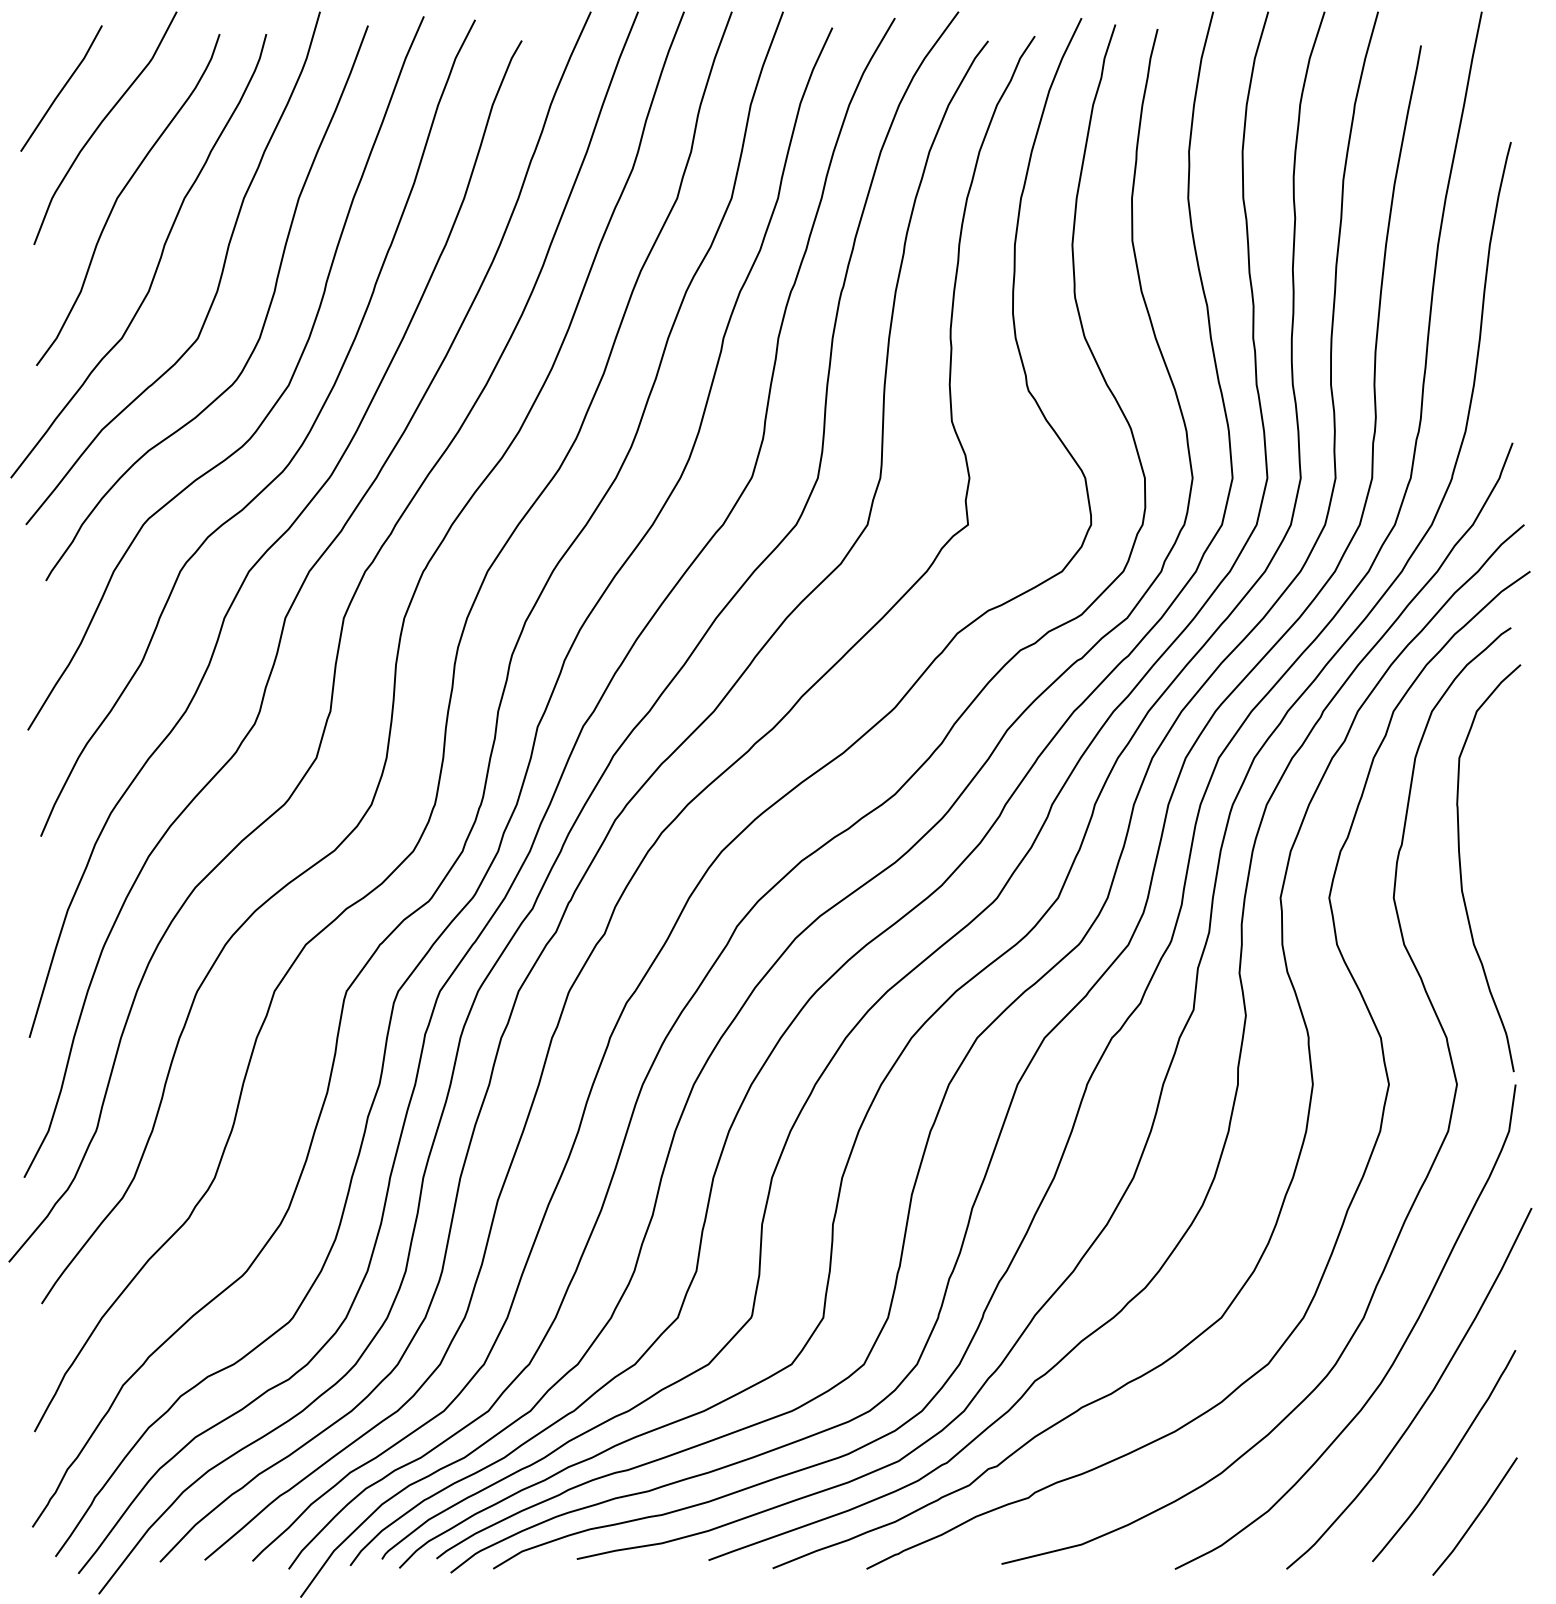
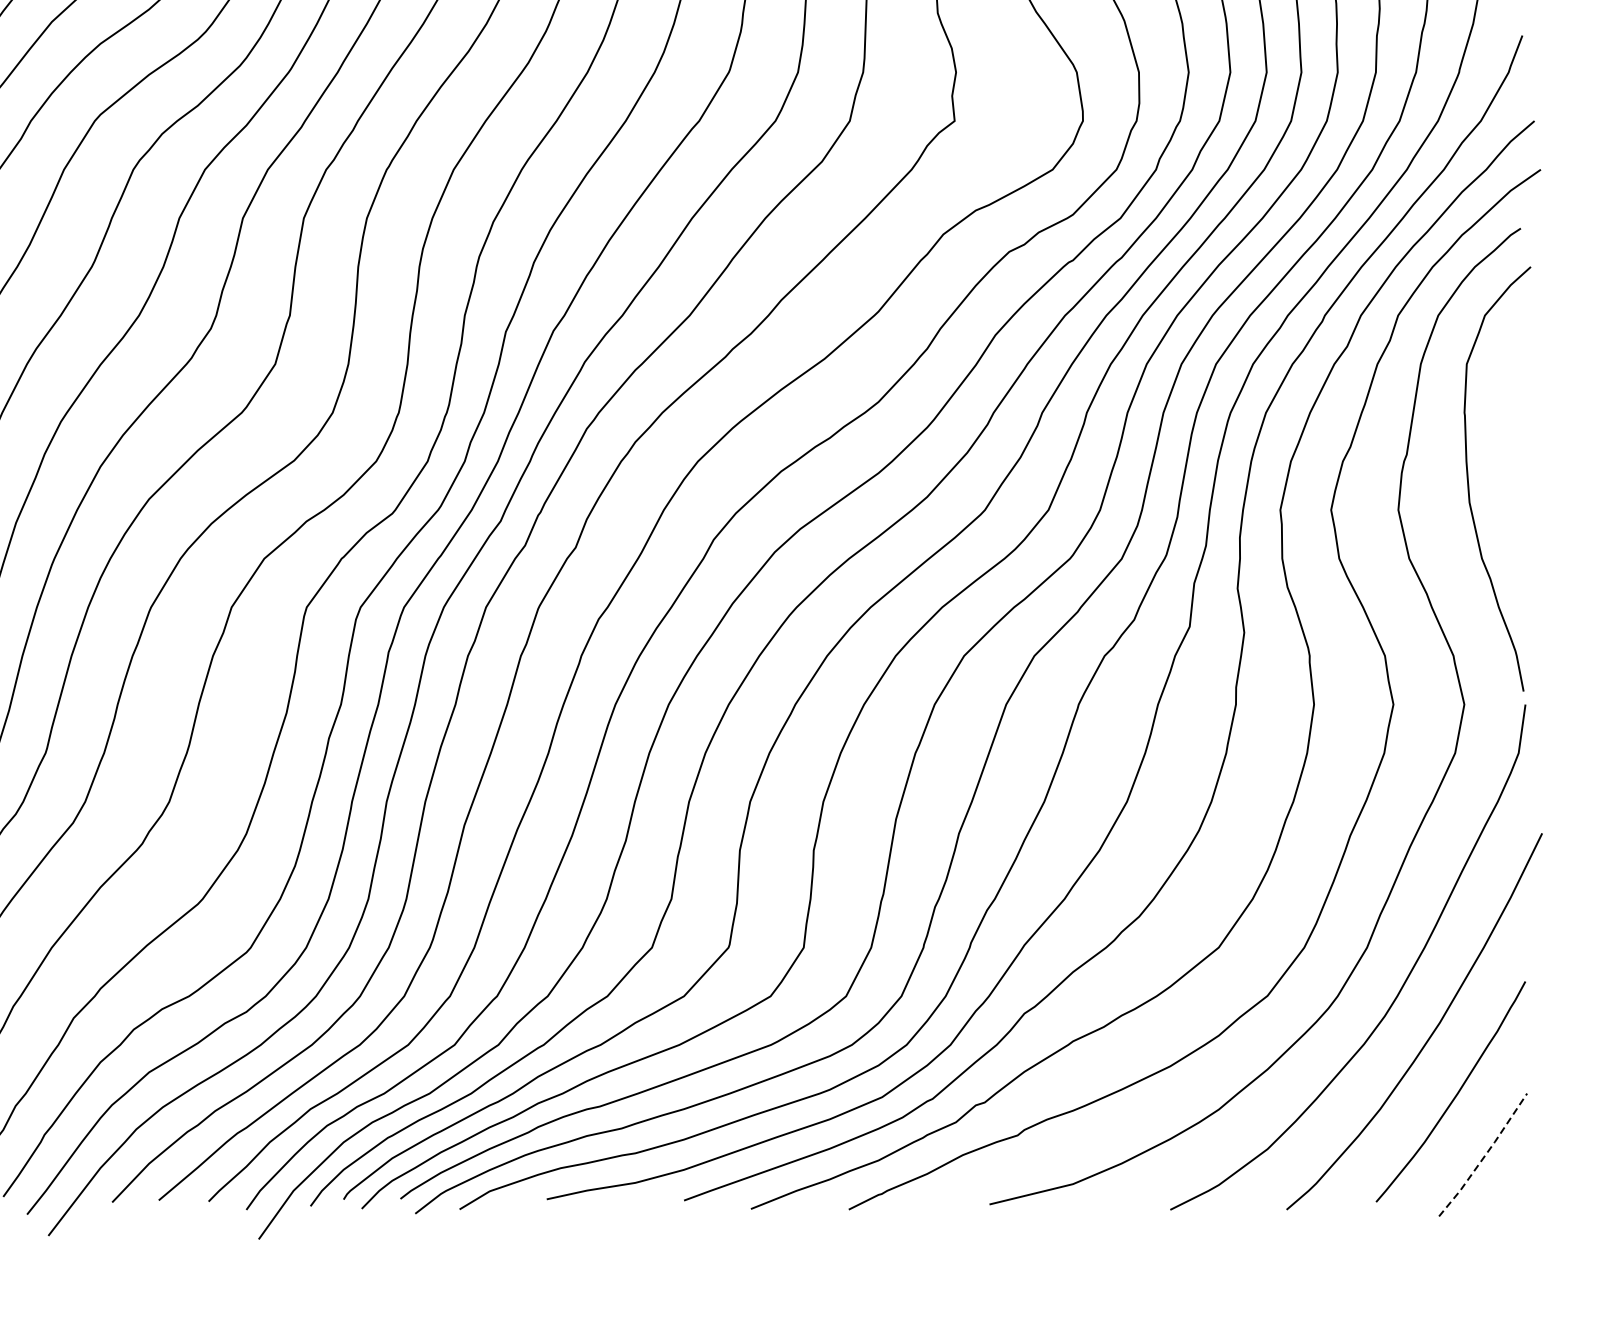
line: (1477, 1517) -> (1485, 1155), solid -> dashed

